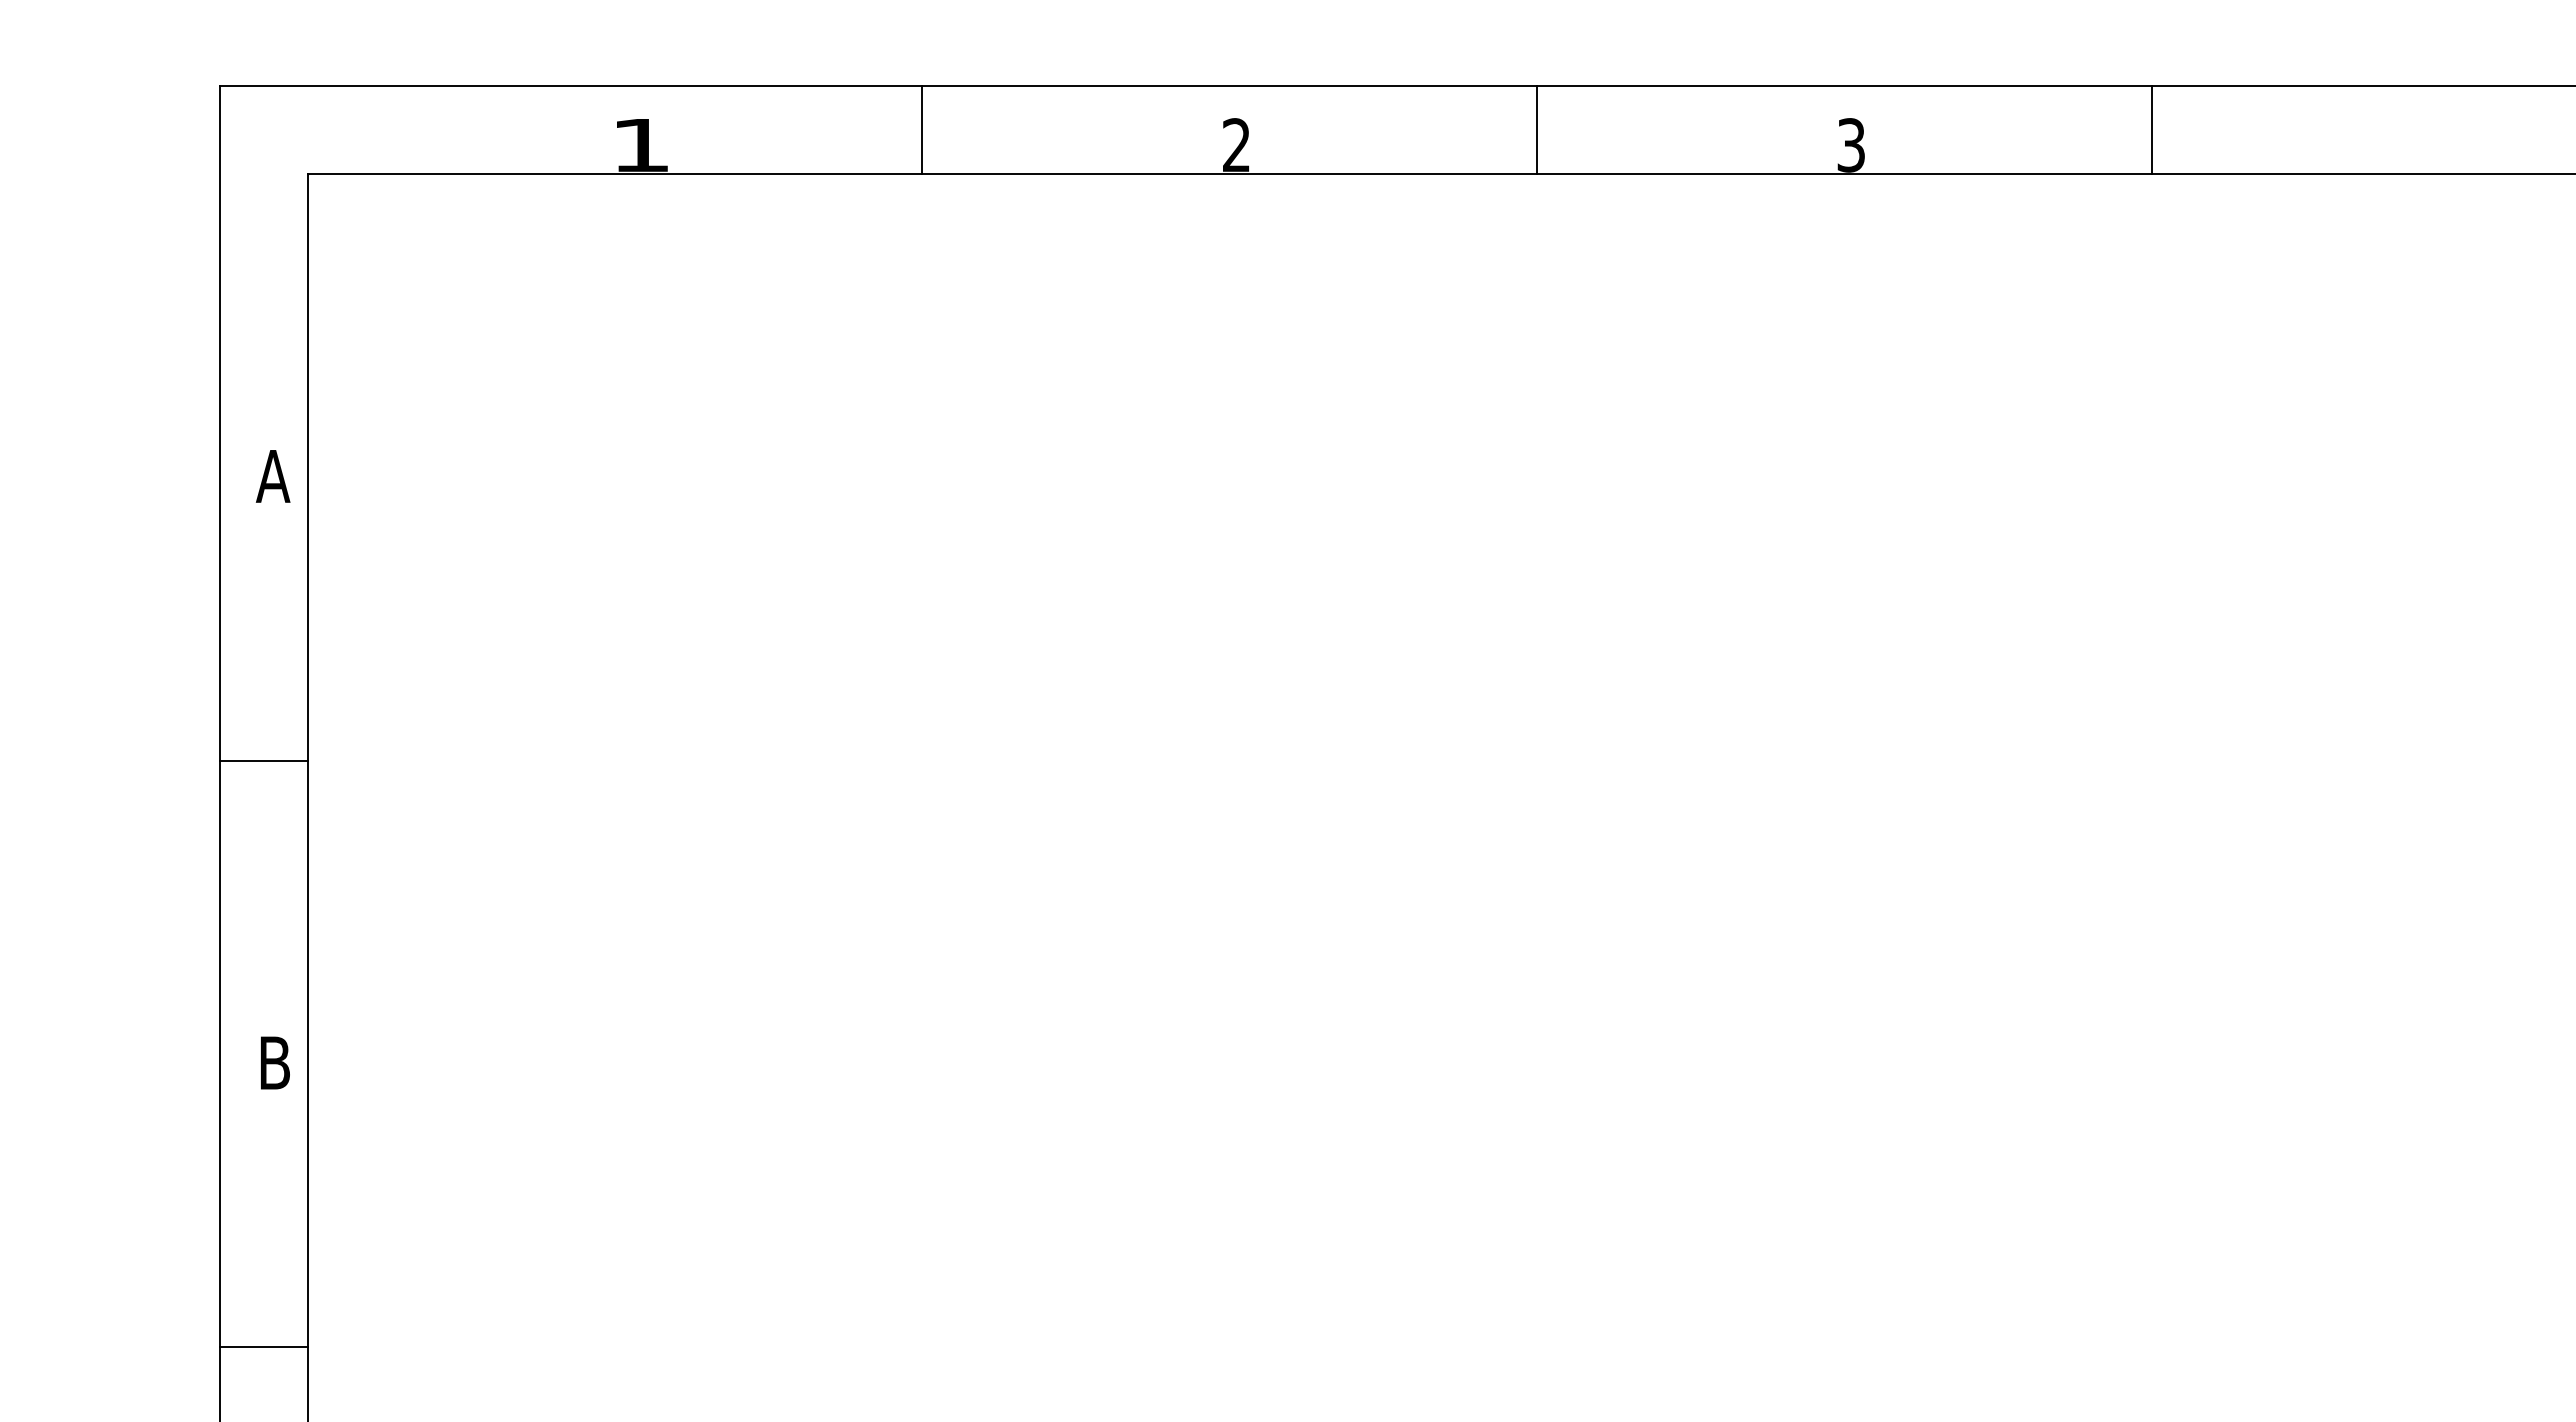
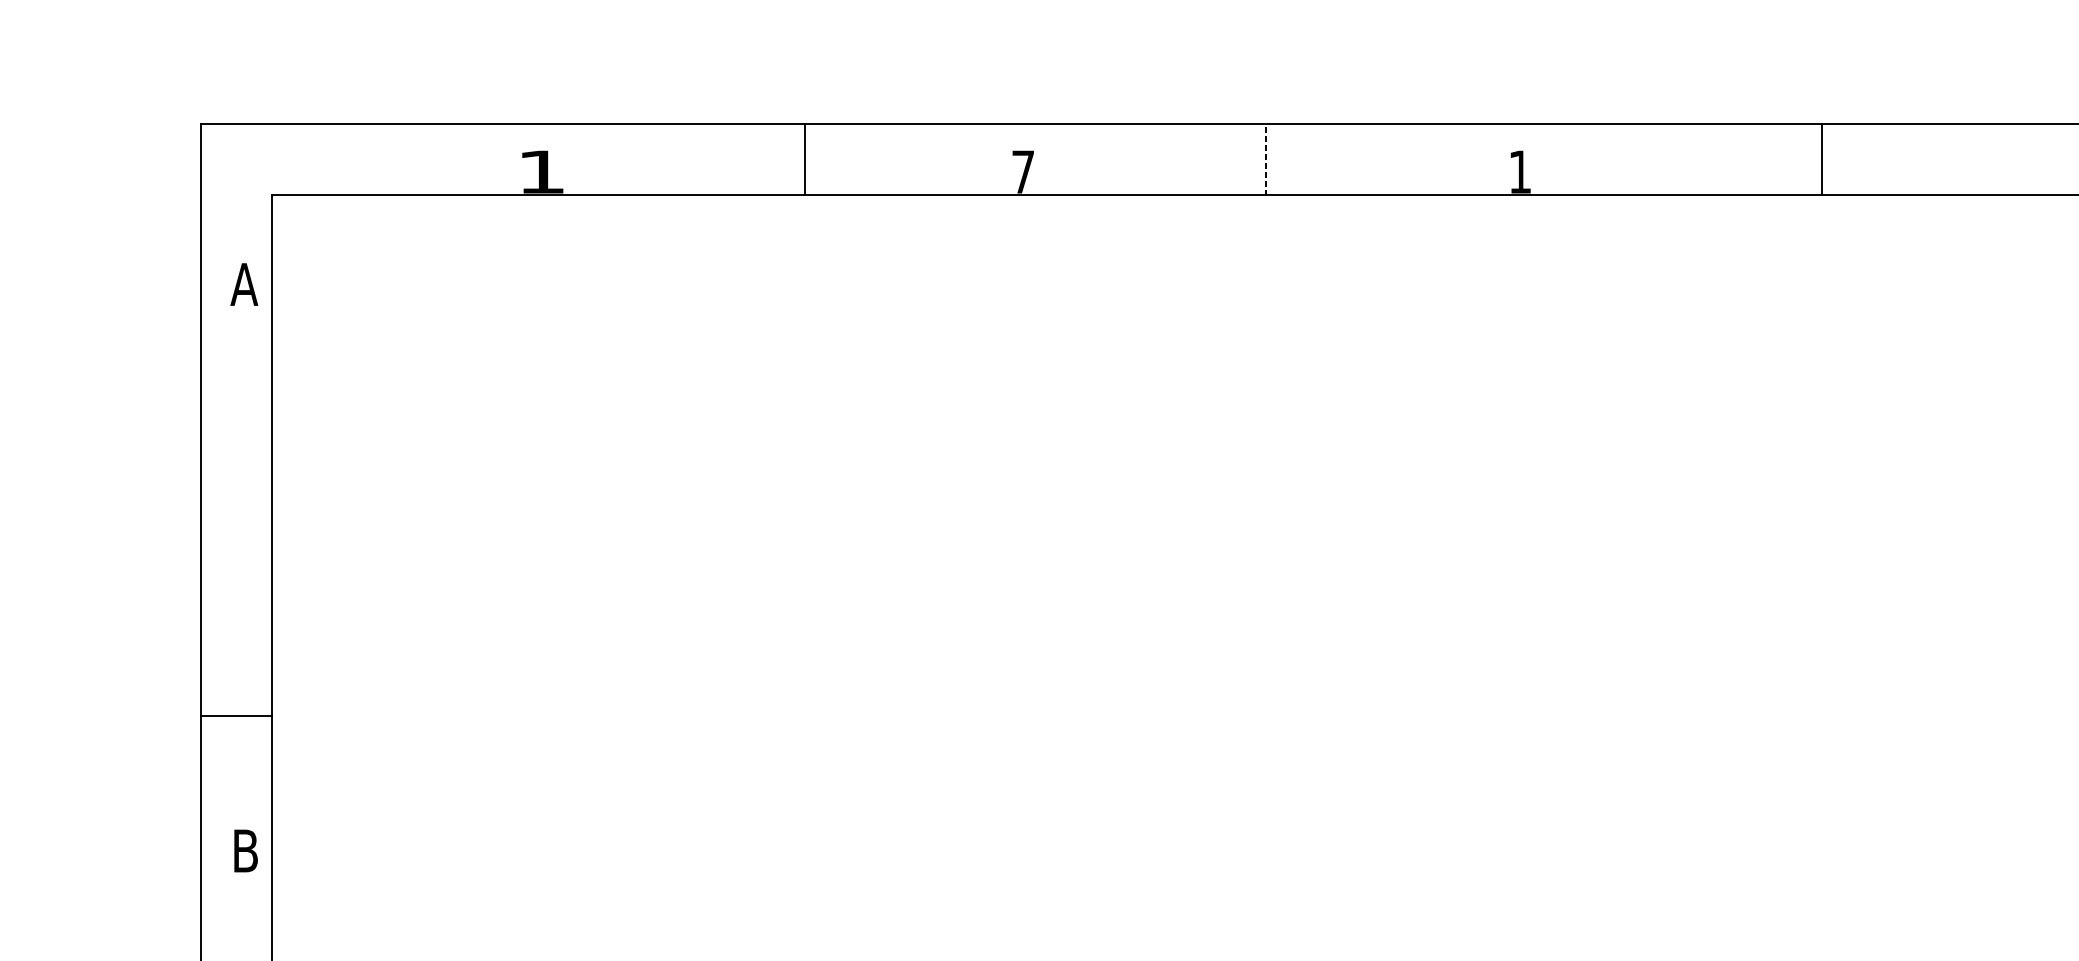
line: (1536, 129) -> (1265, 159), solid -> dashed
line: (922, 130) -> (805, 160), moved
line: (2151, 130) -> (1821, 160), moved
text: (1236, 144) -> (1023, 171), 2 -> 7
text: (1850, 145) -> (1519, 172), 3 -> 1
text: (273, 476) -> (244, 284), moved
line: (263, 760) -> (236, 715), moved
text: (275, 1062) -> (246, 850), moved

